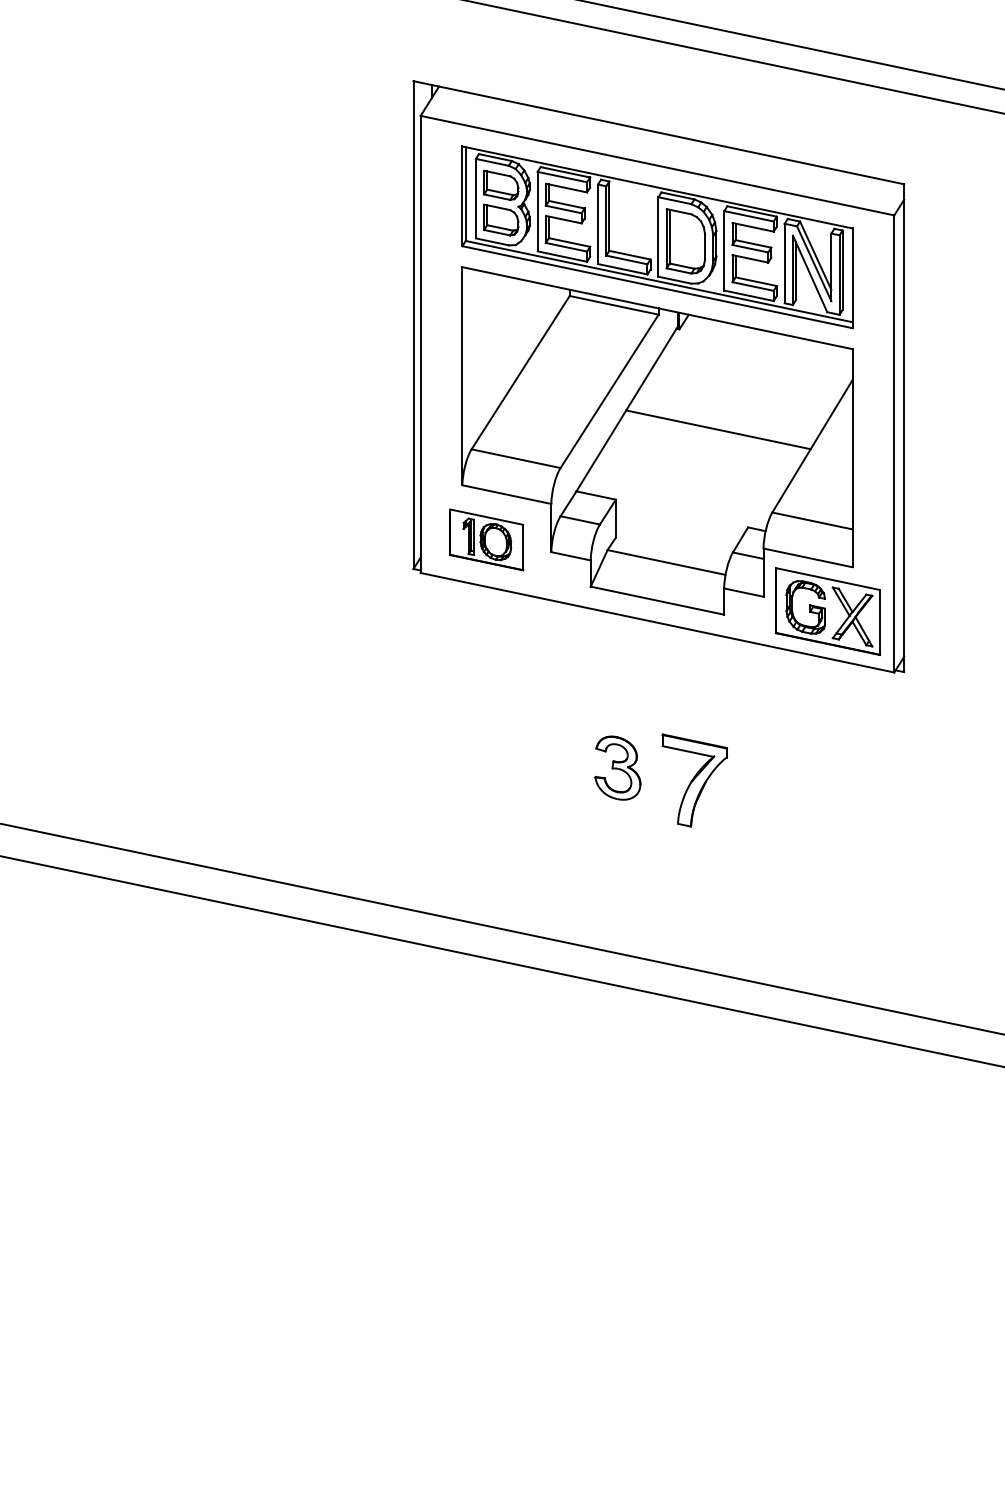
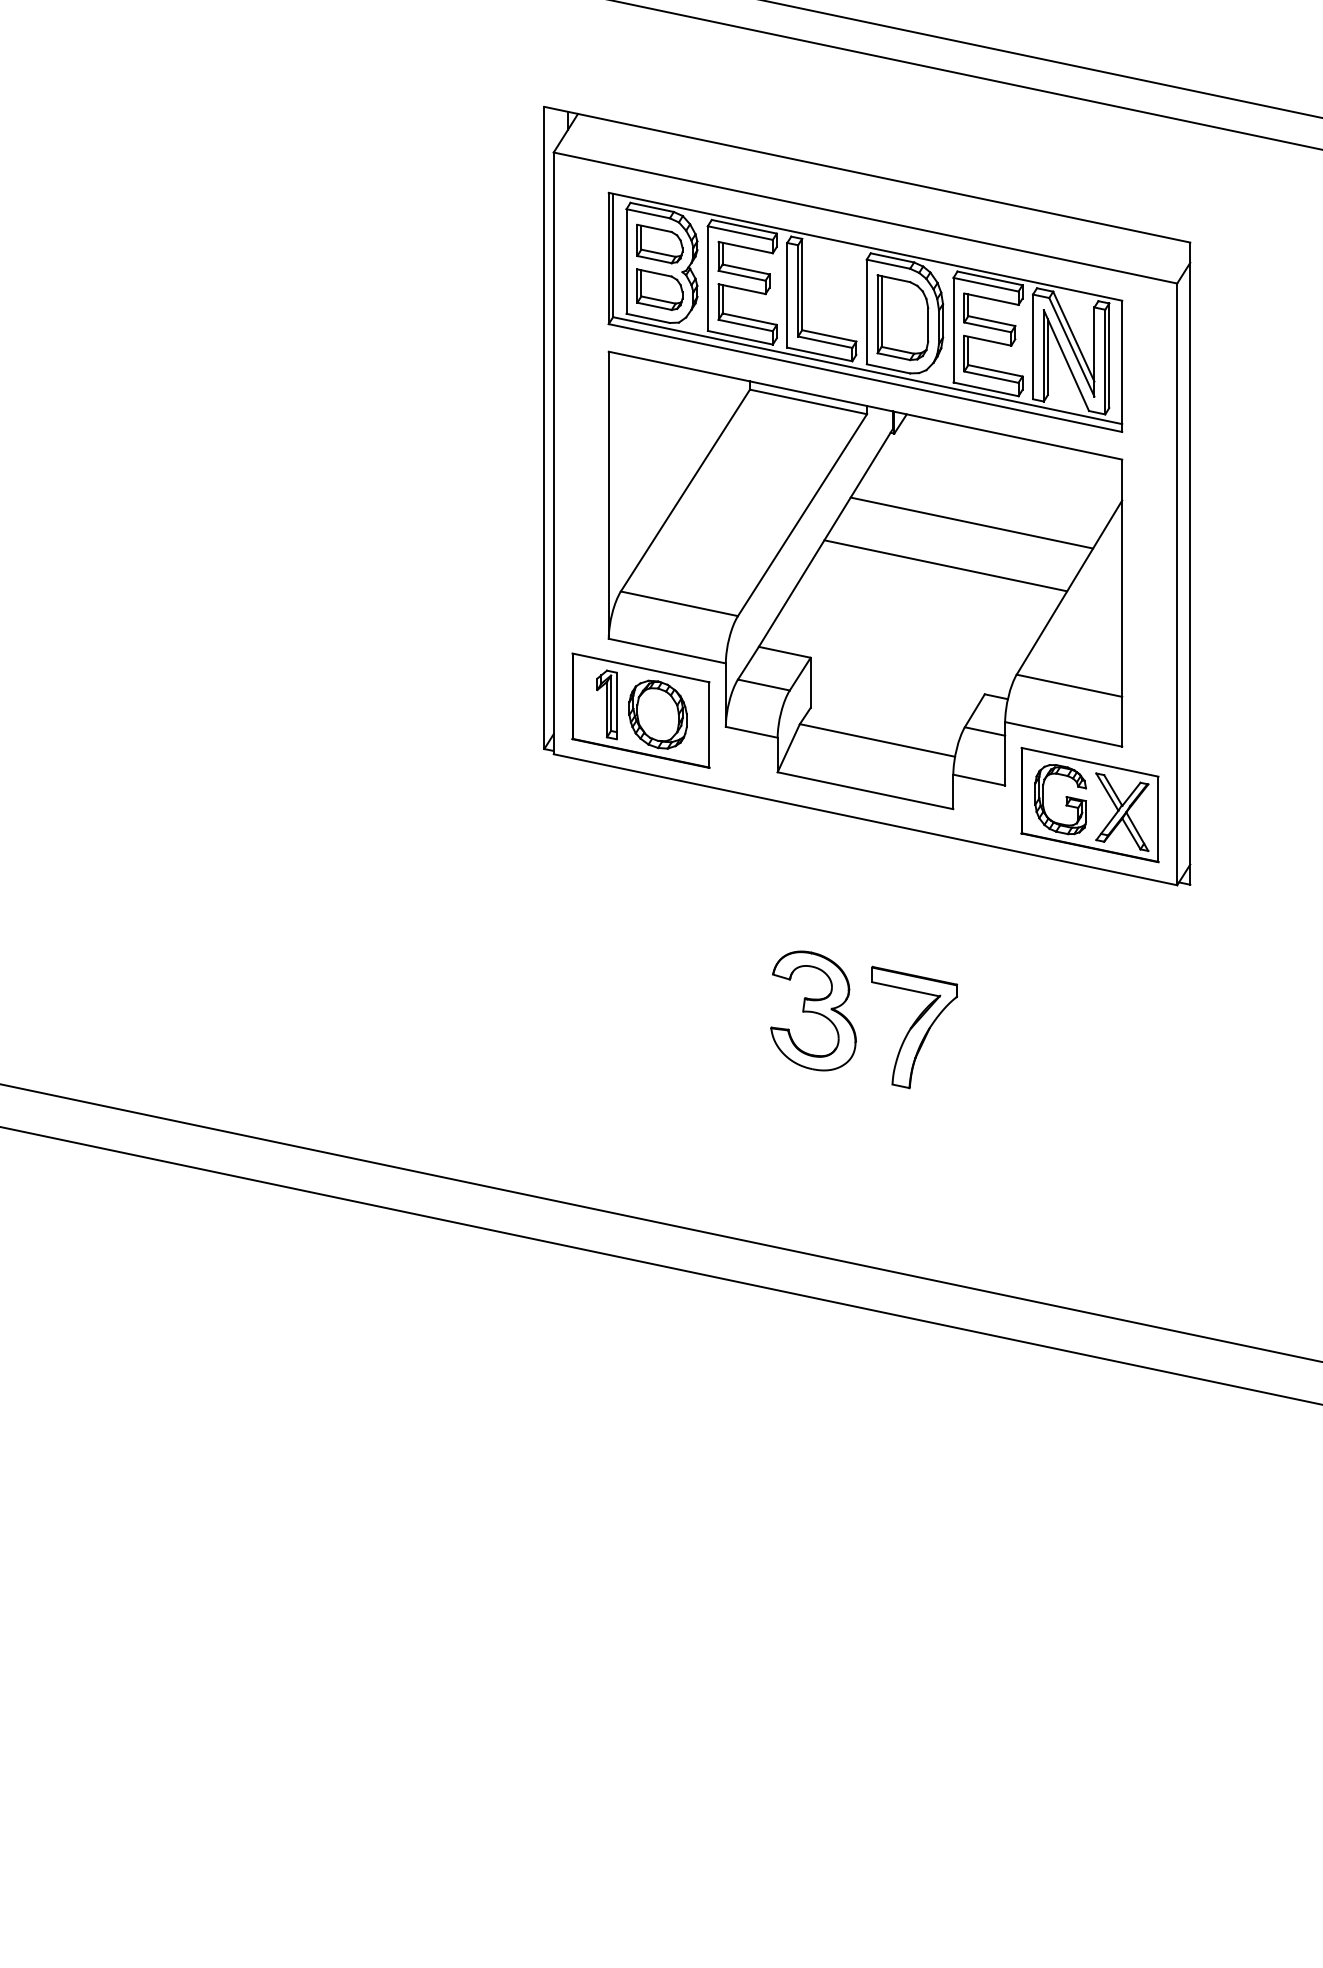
line: (738, 397) -> (972, 523), added
part: (486, 539) -> (640, 710), size x1.43
part: (617, 768) -> (812, 1011), size x1.43

